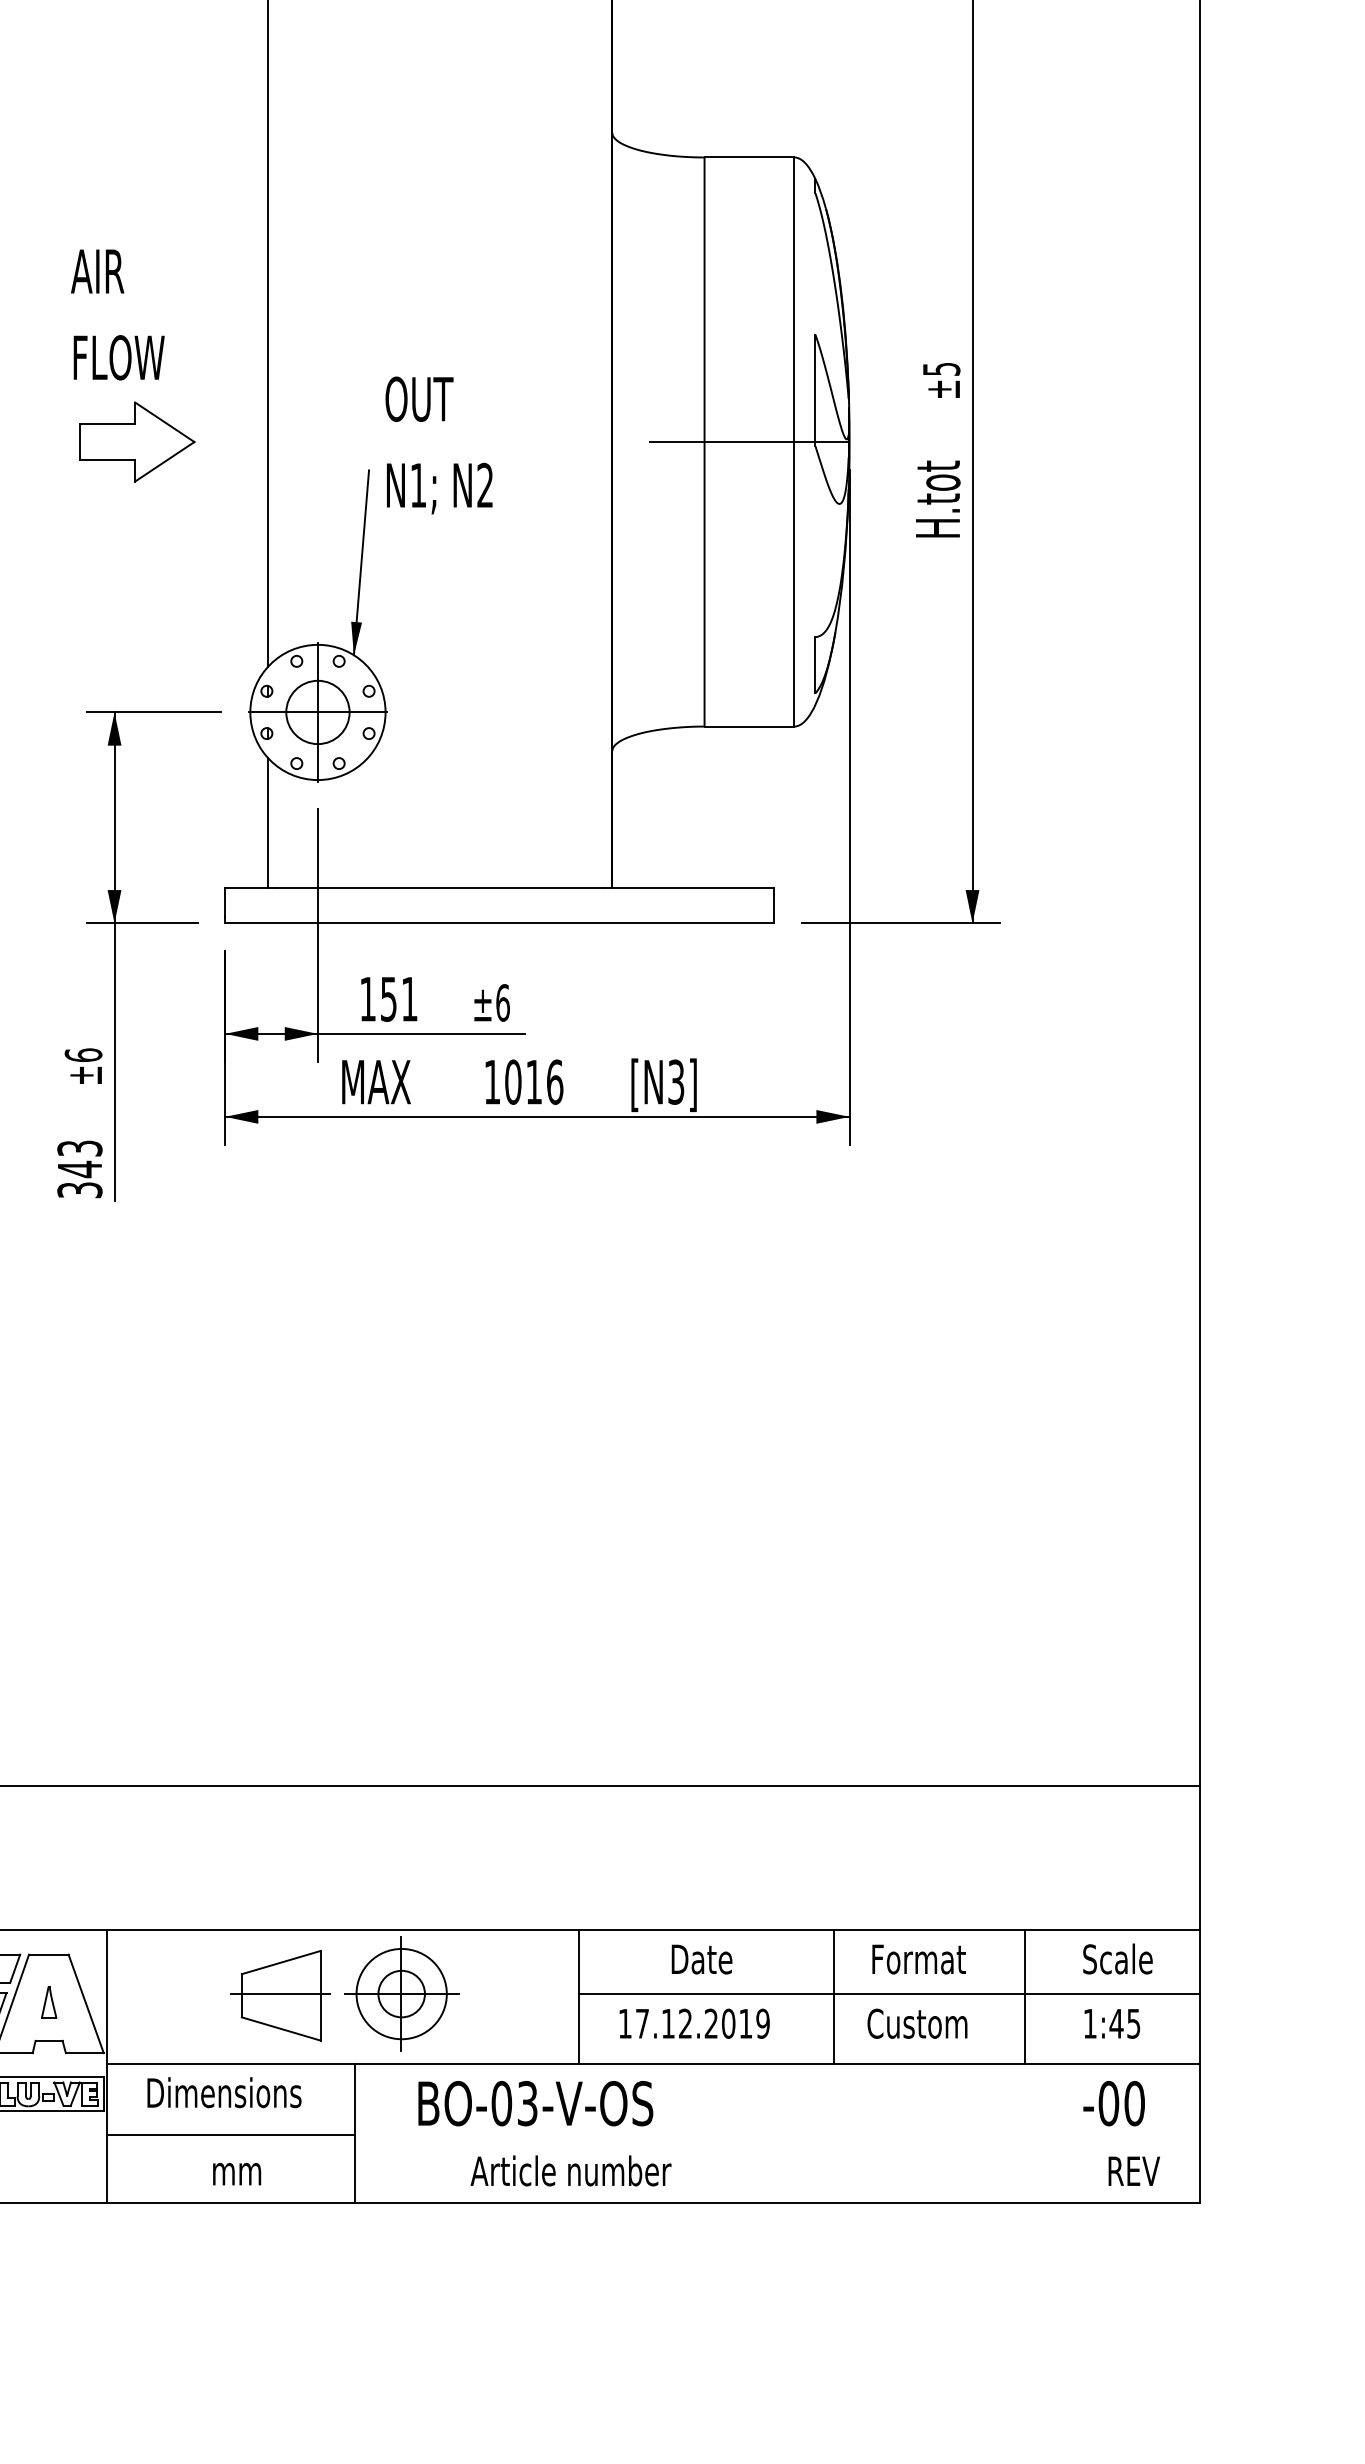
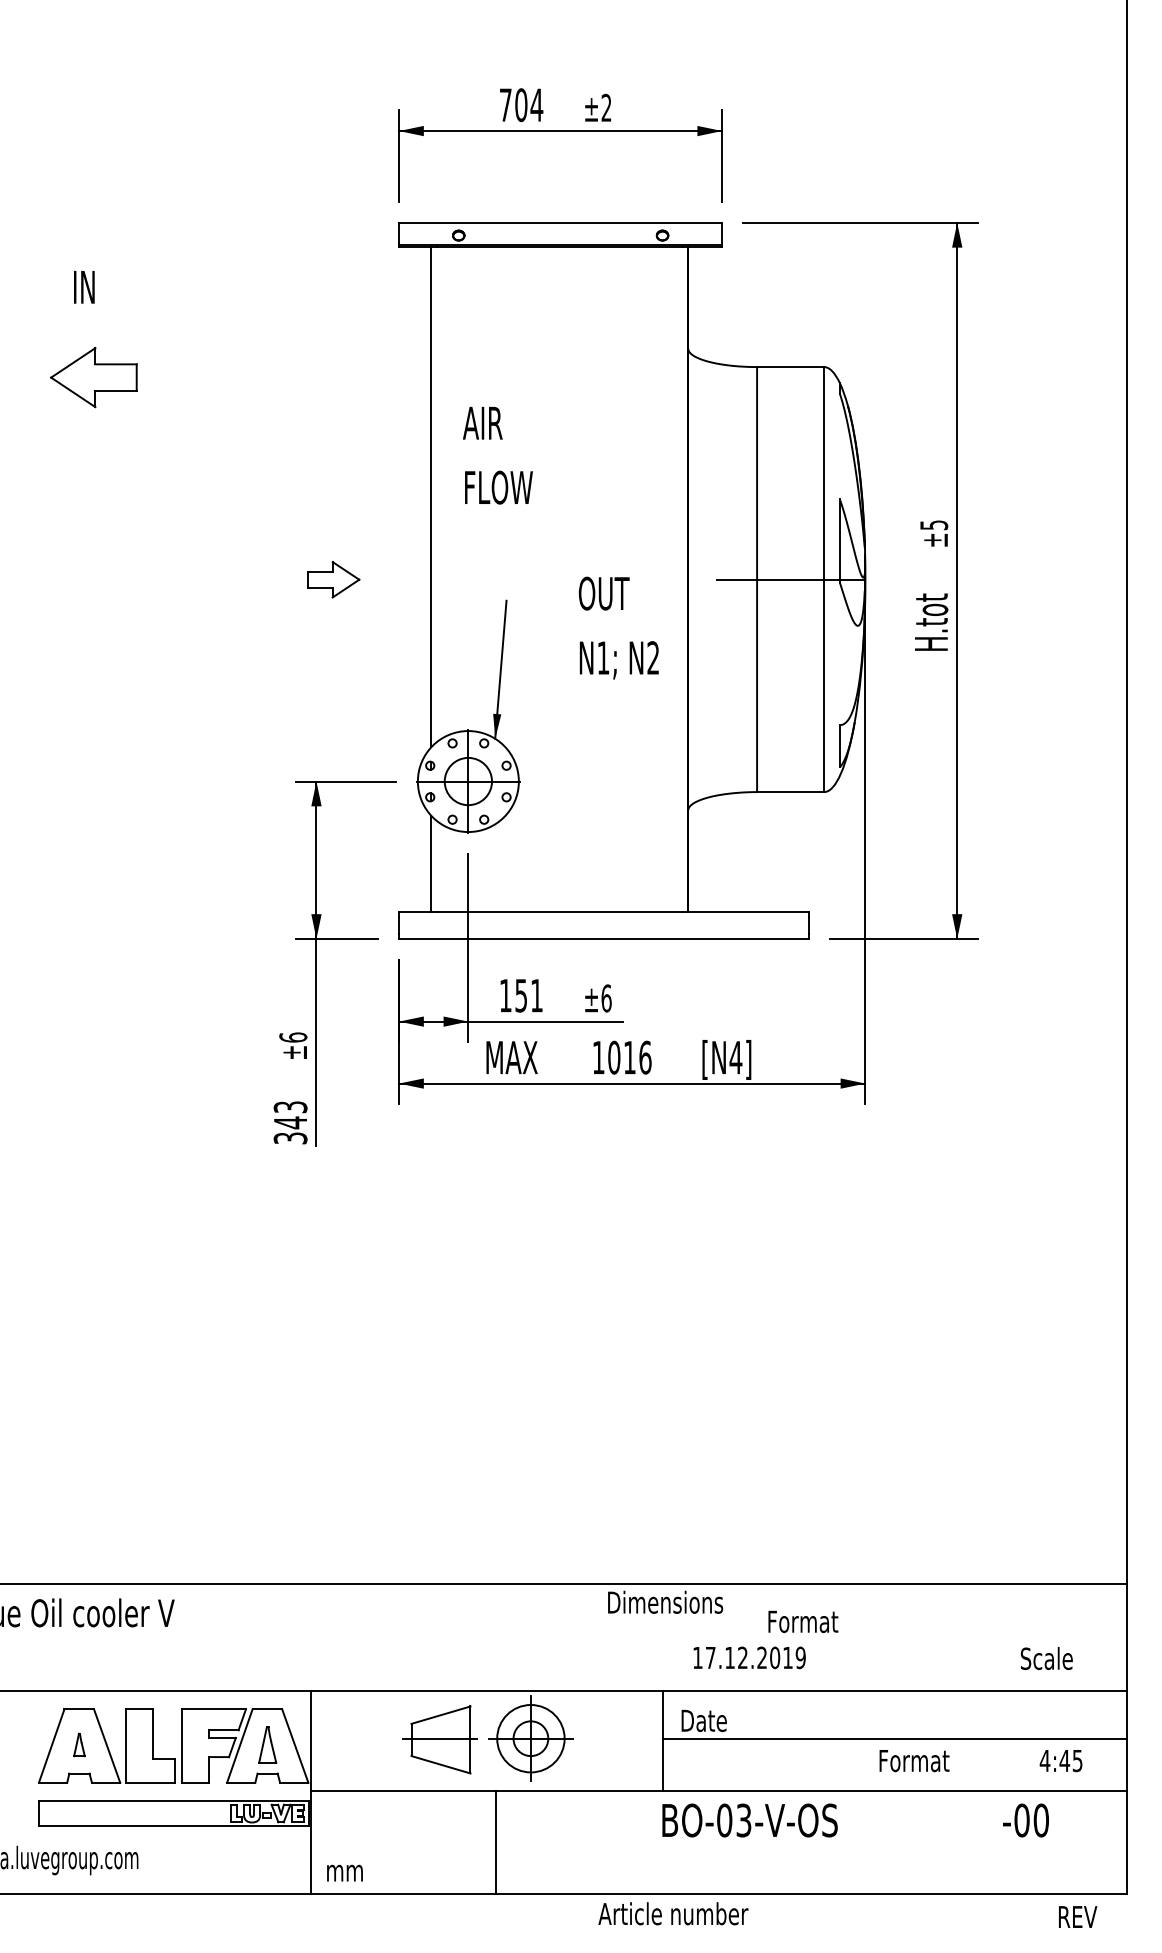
text: (117, 314) -> (497, 455), moved
part: (137, 441) -> (333, 579), size x0.6
text: (438, 444) -> (618, 627), moved
text: (675, 1081) -> (735, 1057), [N3] -> [N4]
text: (701, 1958) -> (703, 1720), moved
text: (919, 1958) -> (803, 1621), moved
text: (1117, 1958) -> (1046, 1658), moved
line: (834, 1997) -> (854, 1741), removed
line: (1025, 1997) -> (996, 1741), removed
part: (48, 2001) -> (267, 1744), size x1.6
text: (694, 2023) -> (749, 1657), moved
text: (916, 2023) -> (915, 1760), Custom -> Format
text: (1089, 2023) -> (1044, 1760), 1:45 -> 4:45
text: (224, 2091) -> (665, 1601), moved
text: (535, 2103) -> (749, 1820), moved
text: (1113, 2103) -> (1025, 1820), moved
line: (229, 2134) -> (402, 1843), removed
text: (571, 2170) -> (673, 1913), moved
text: (1134, 2170) -> (1078, 1916), moved
text: (236, 2173) -> (344, 1872), moved

